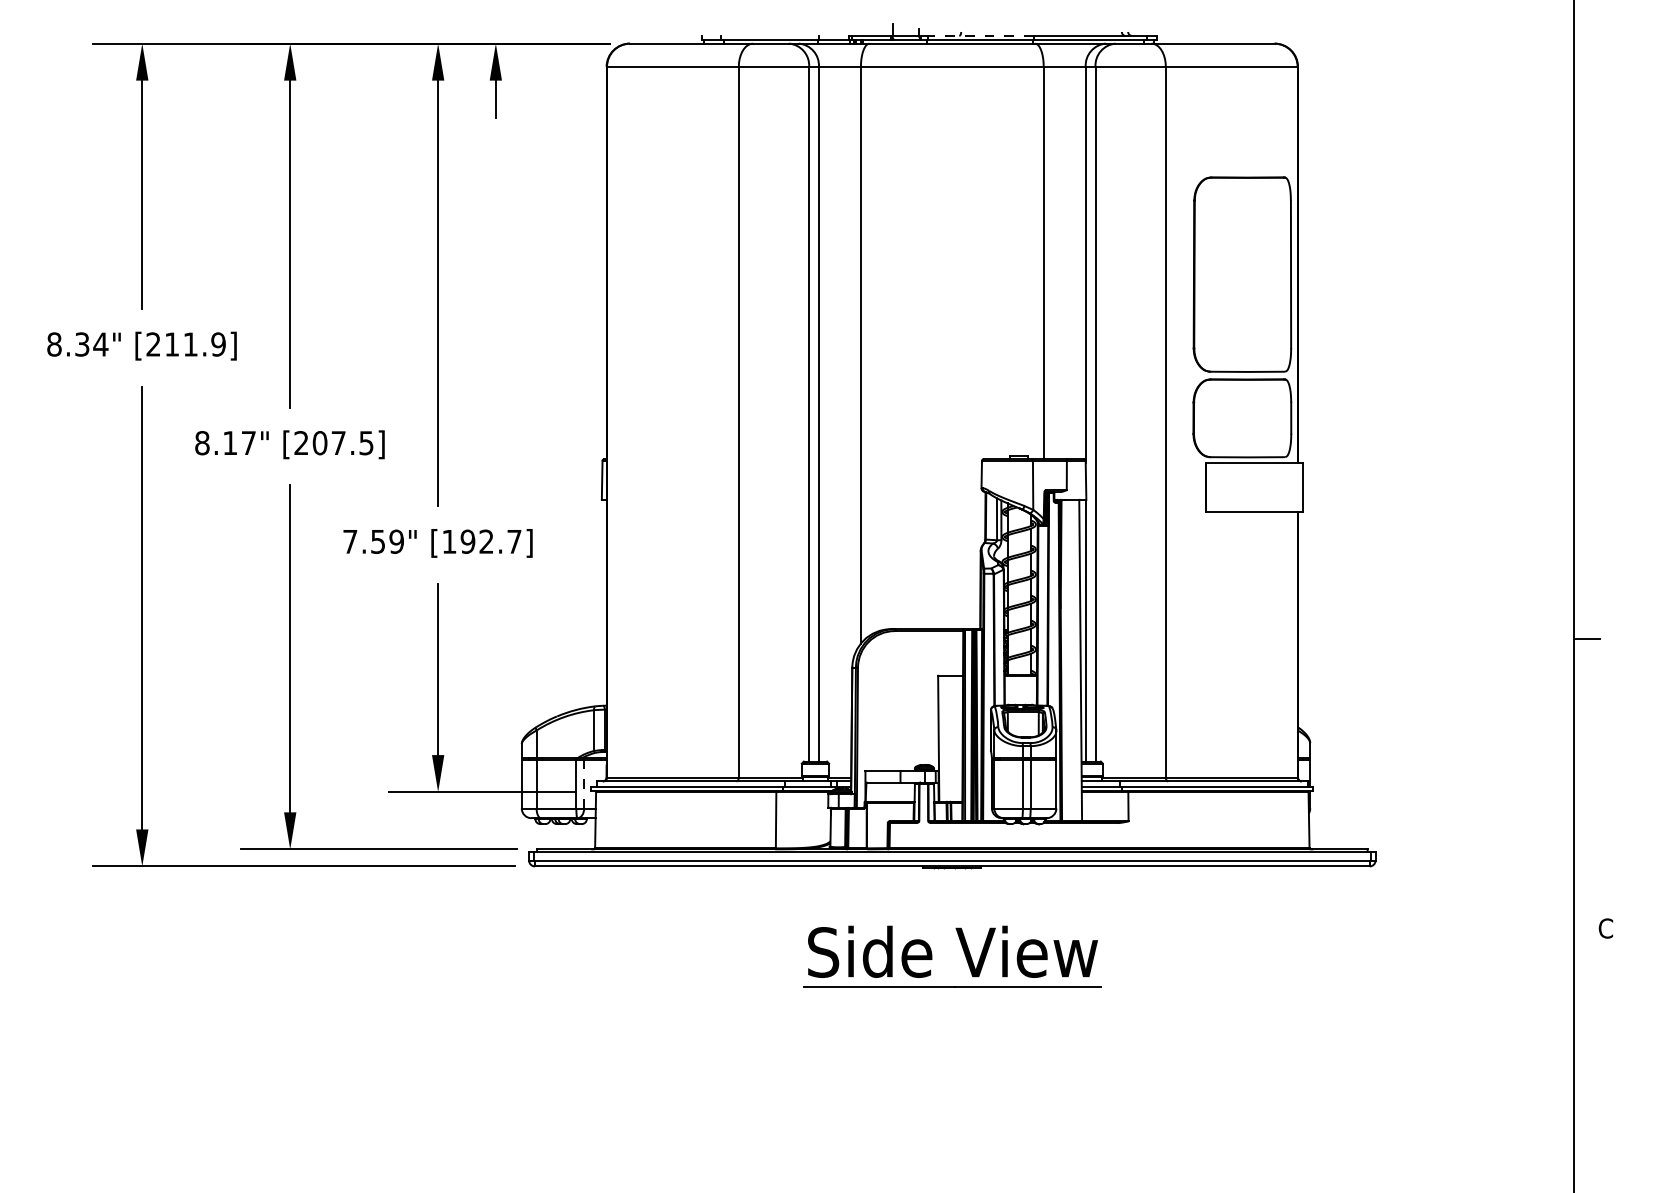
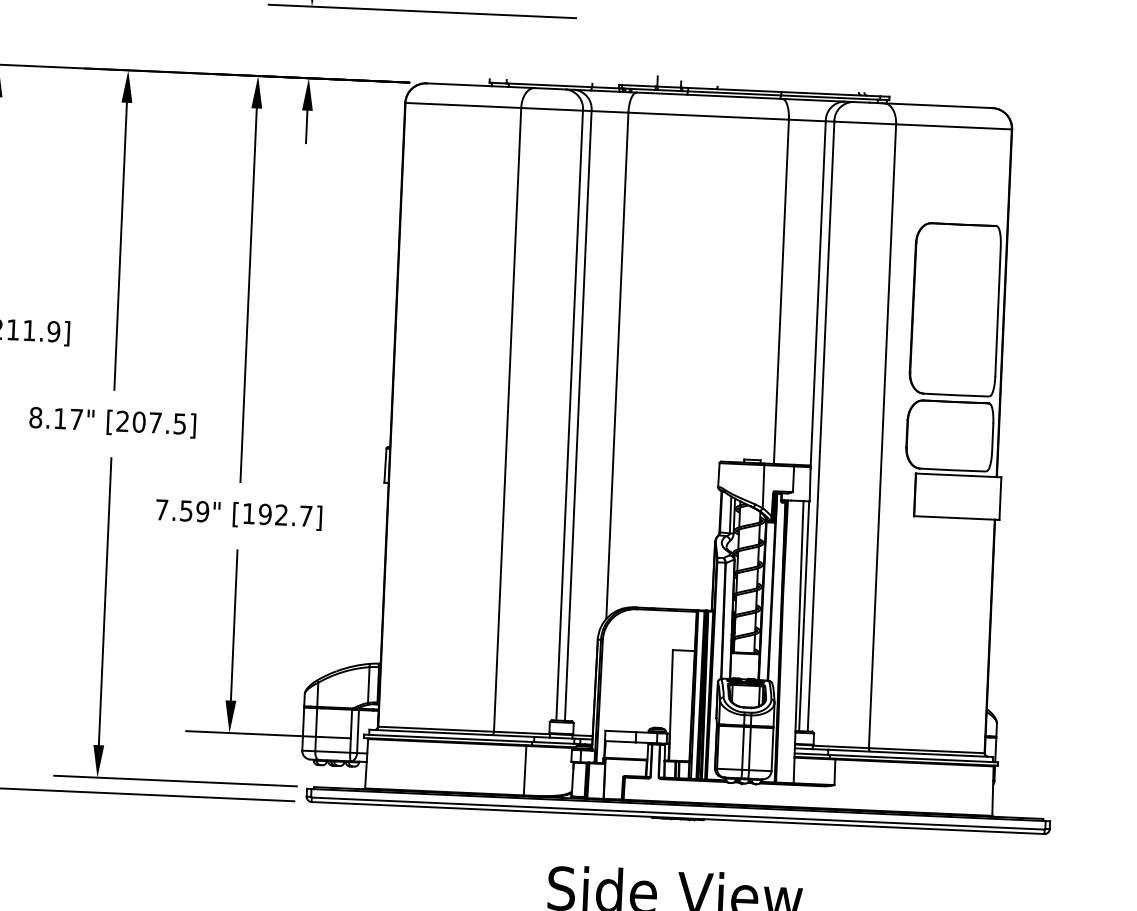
line: (980, 35) -> (734, 89), dashed -> solid
line: (584, 784) -> (358, 732), dashed -> solid

